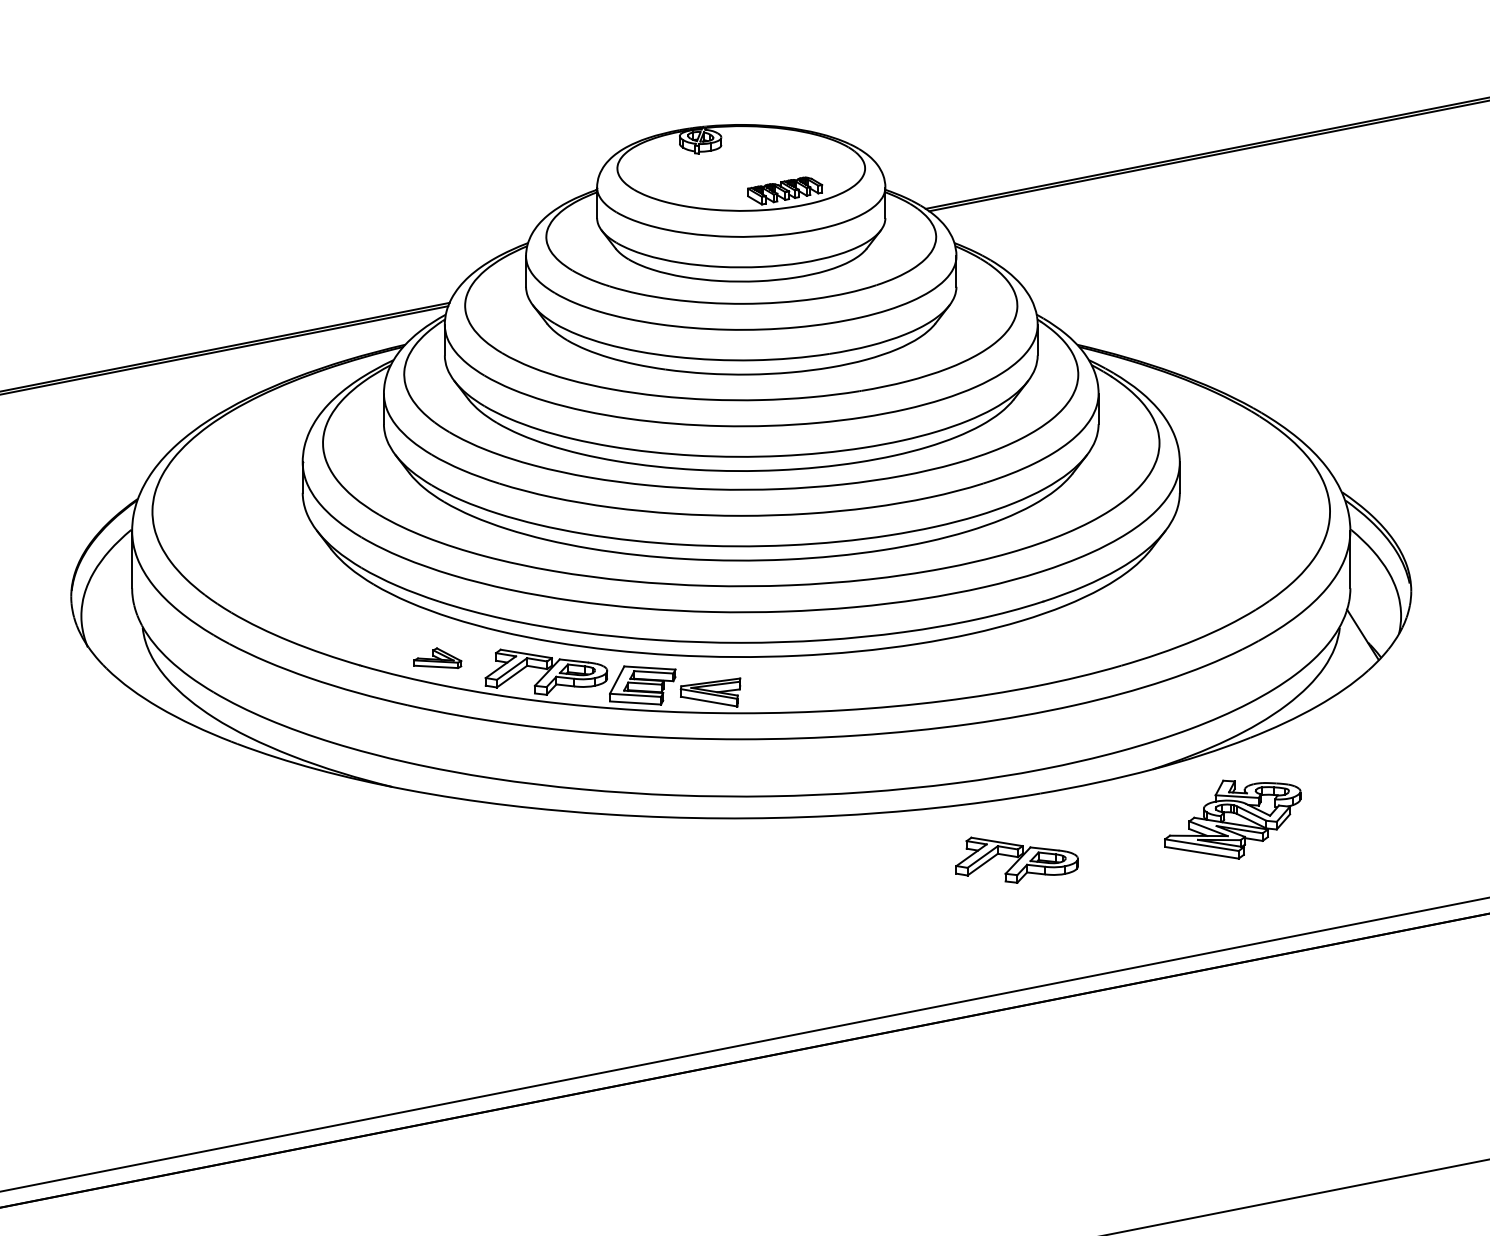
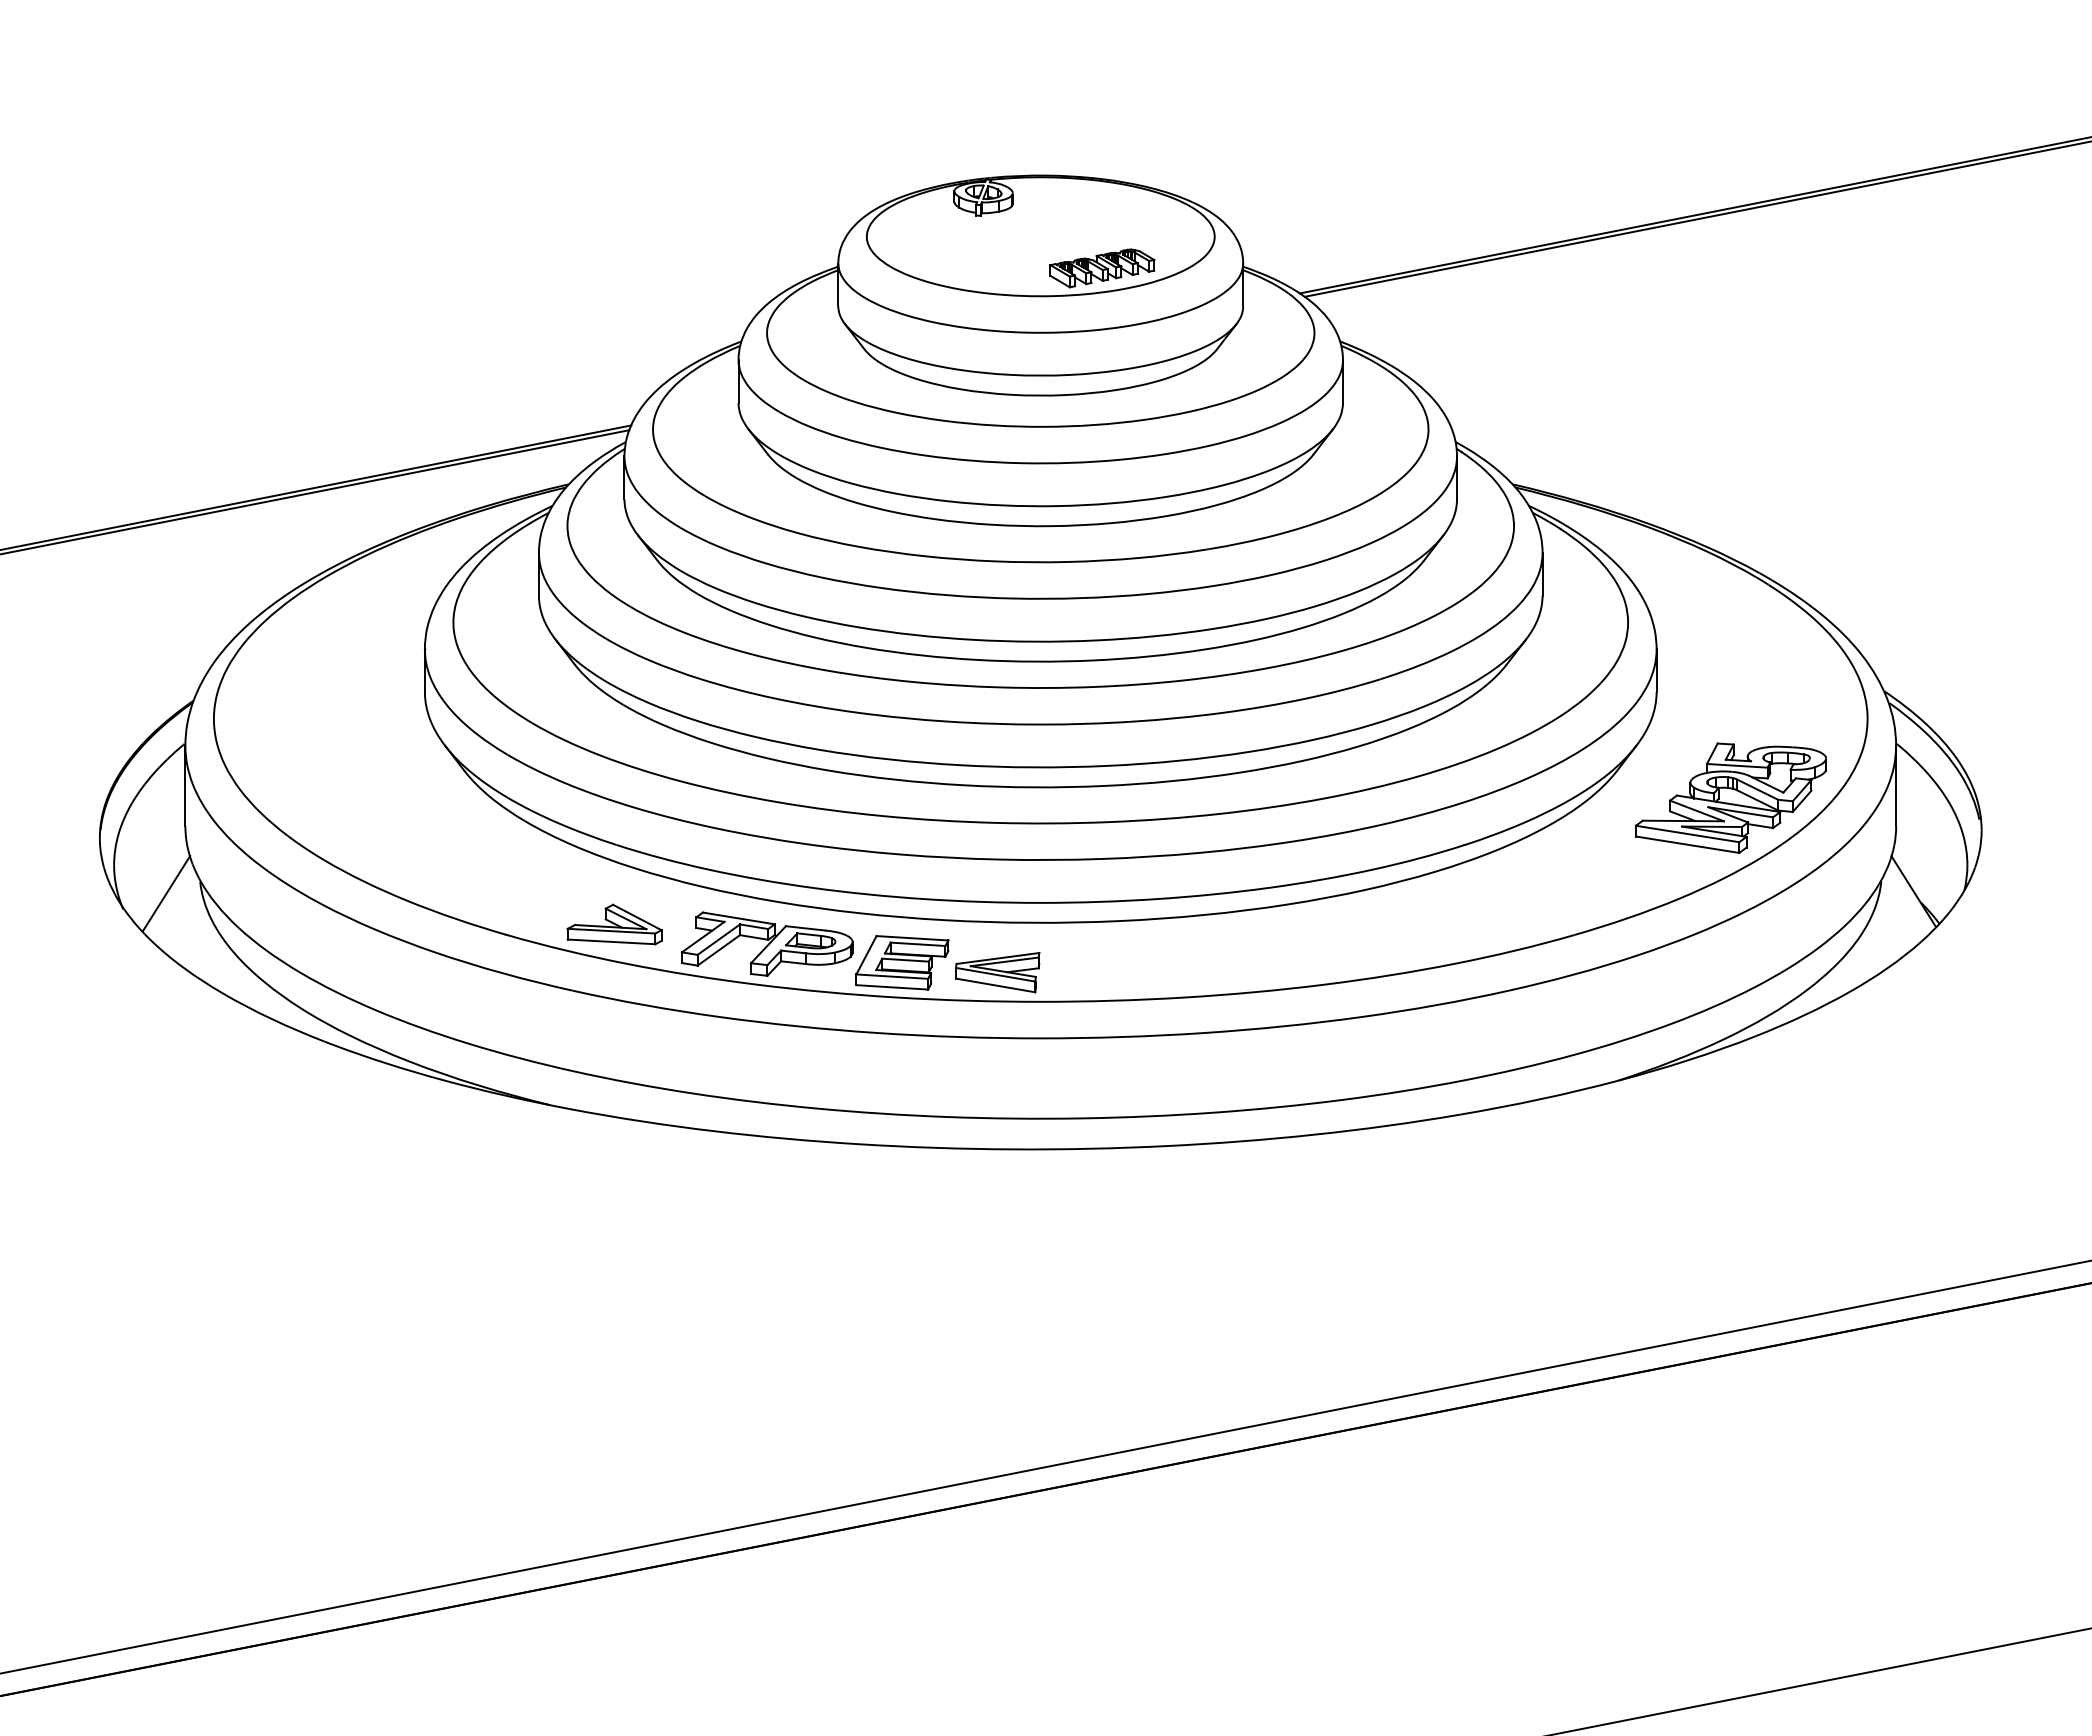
line: (118, 636) -> (166, 893), added
part: (437, 658) -> (614, 924), size x1.43
part: (1232, 819) -> (1730, 797), moved
part: (1016, 859) -> (1427, 1207), removed

